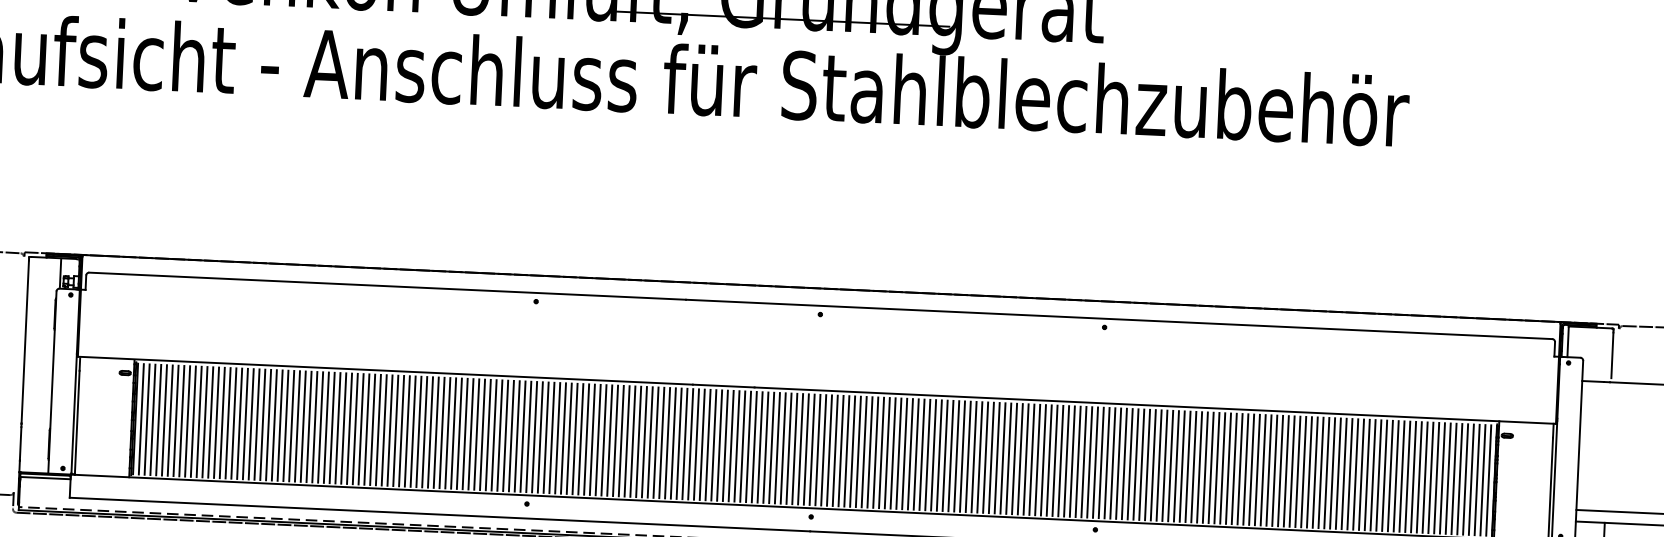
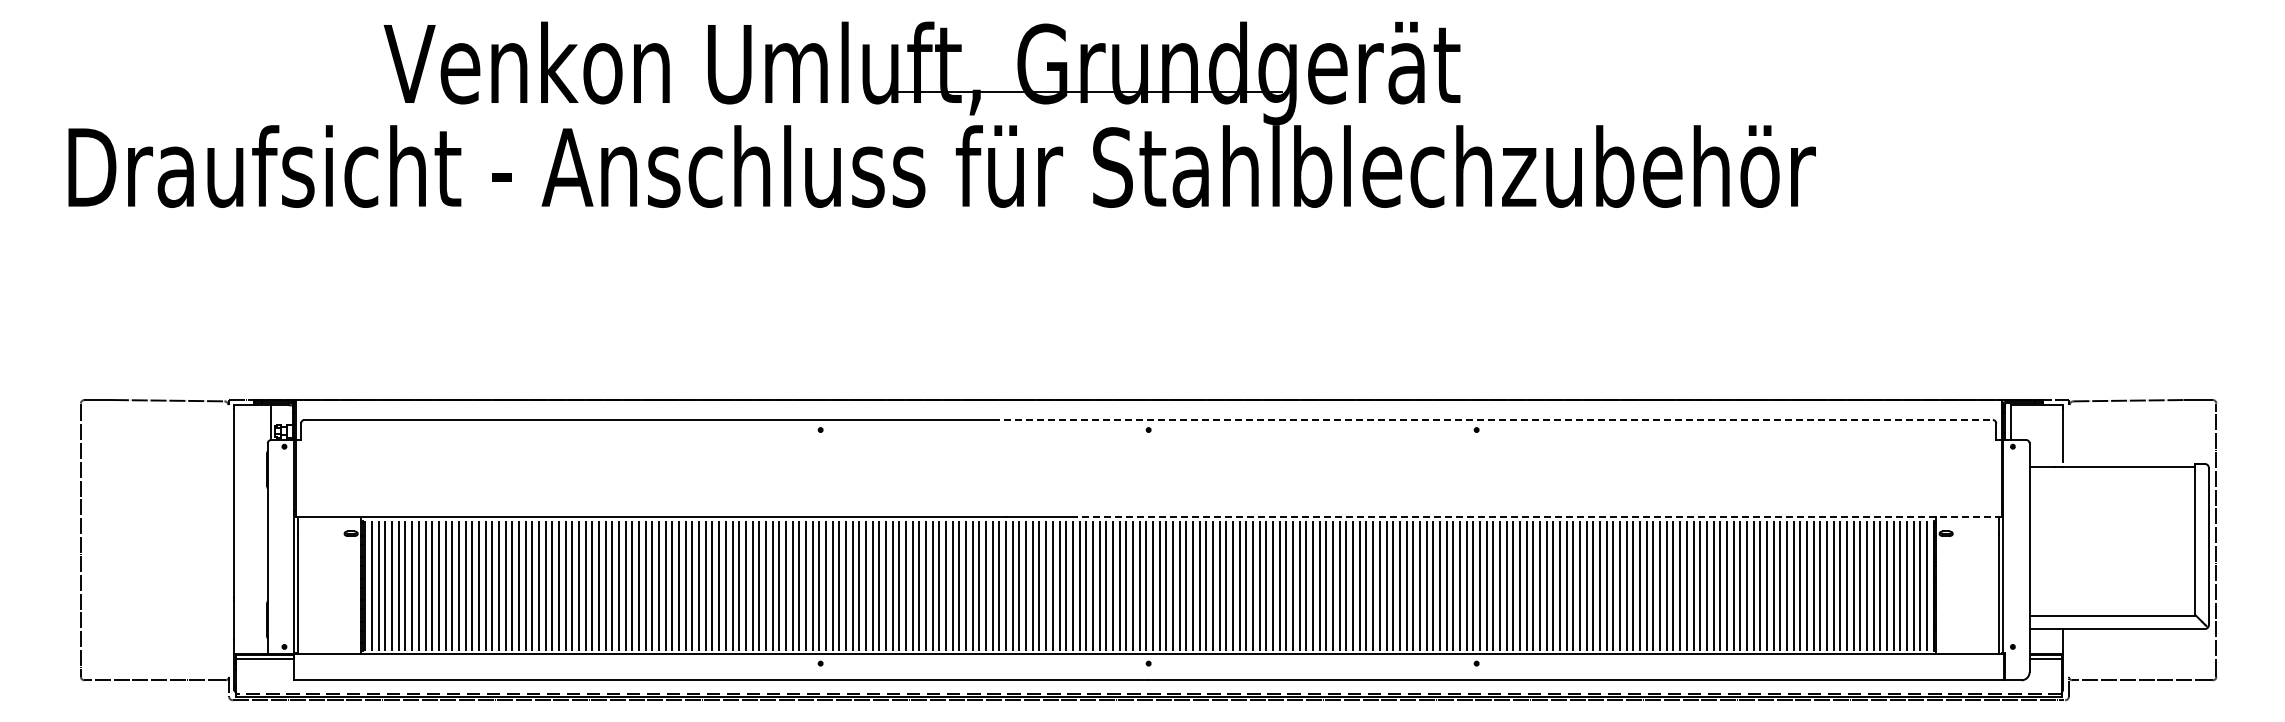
line: (1119, 319) -> (1493, 420), solid -> dashed
line: (1154, 405) -> (1538, 517), solid -> dashed

